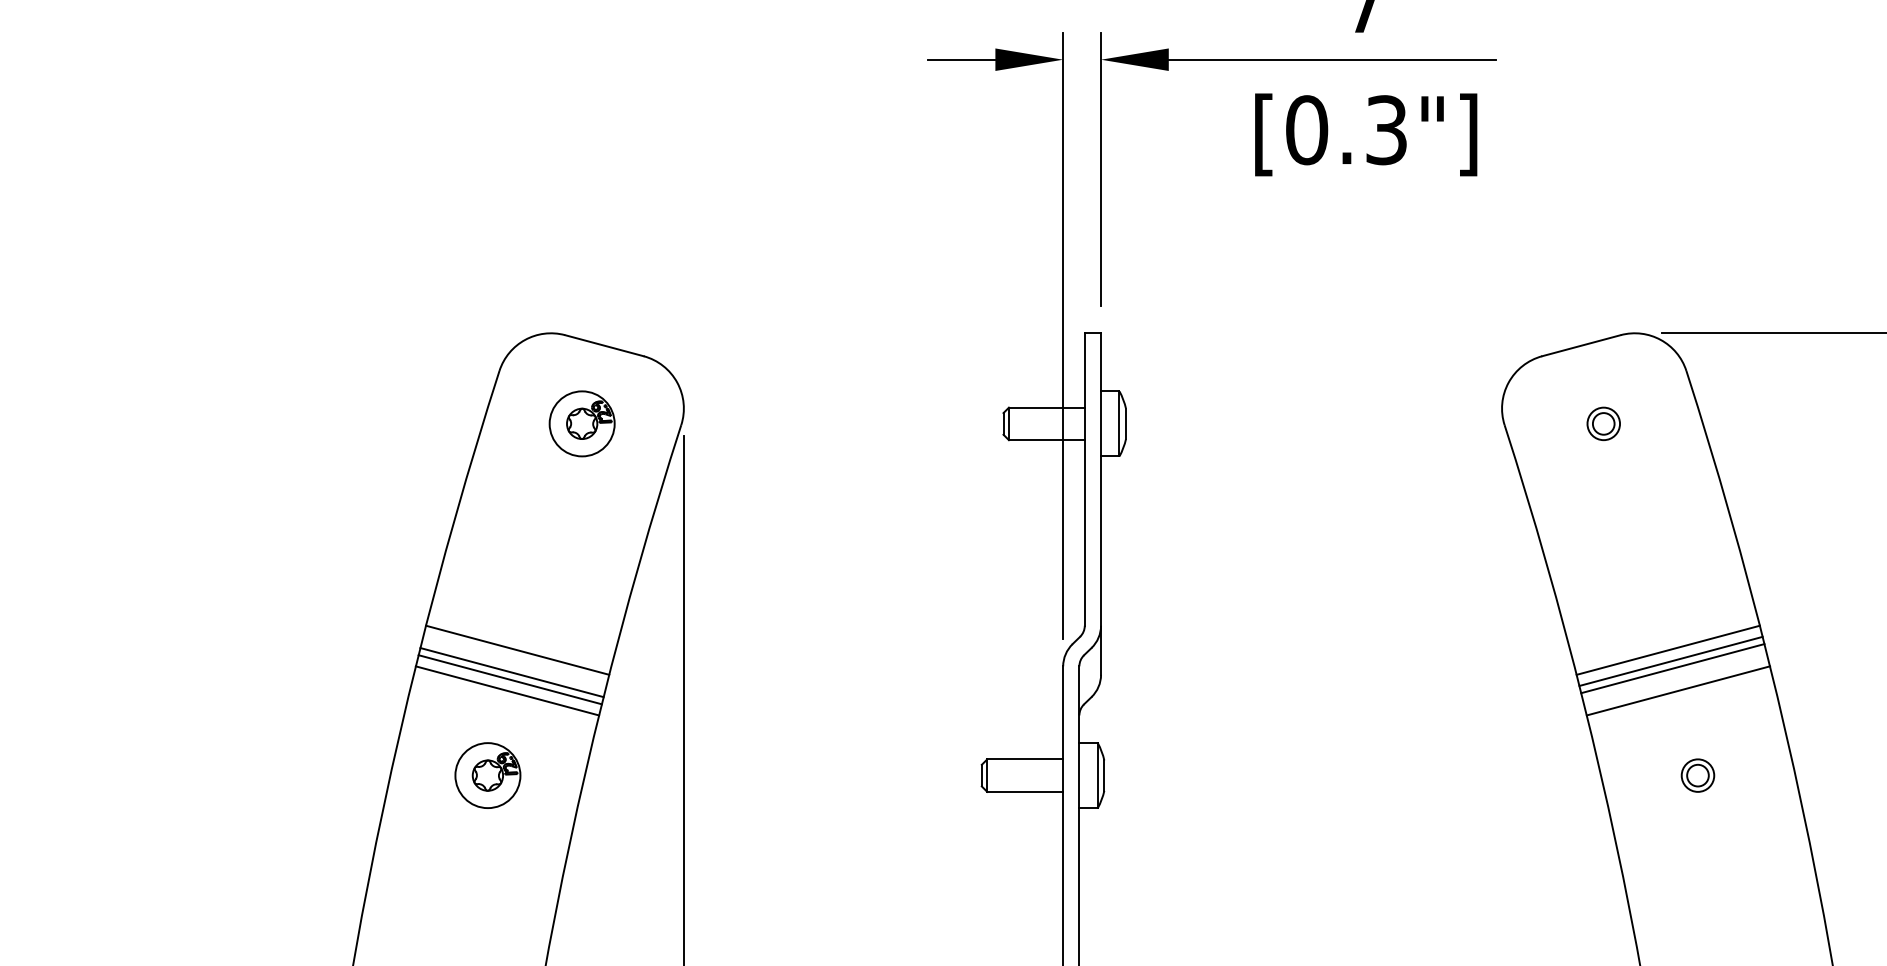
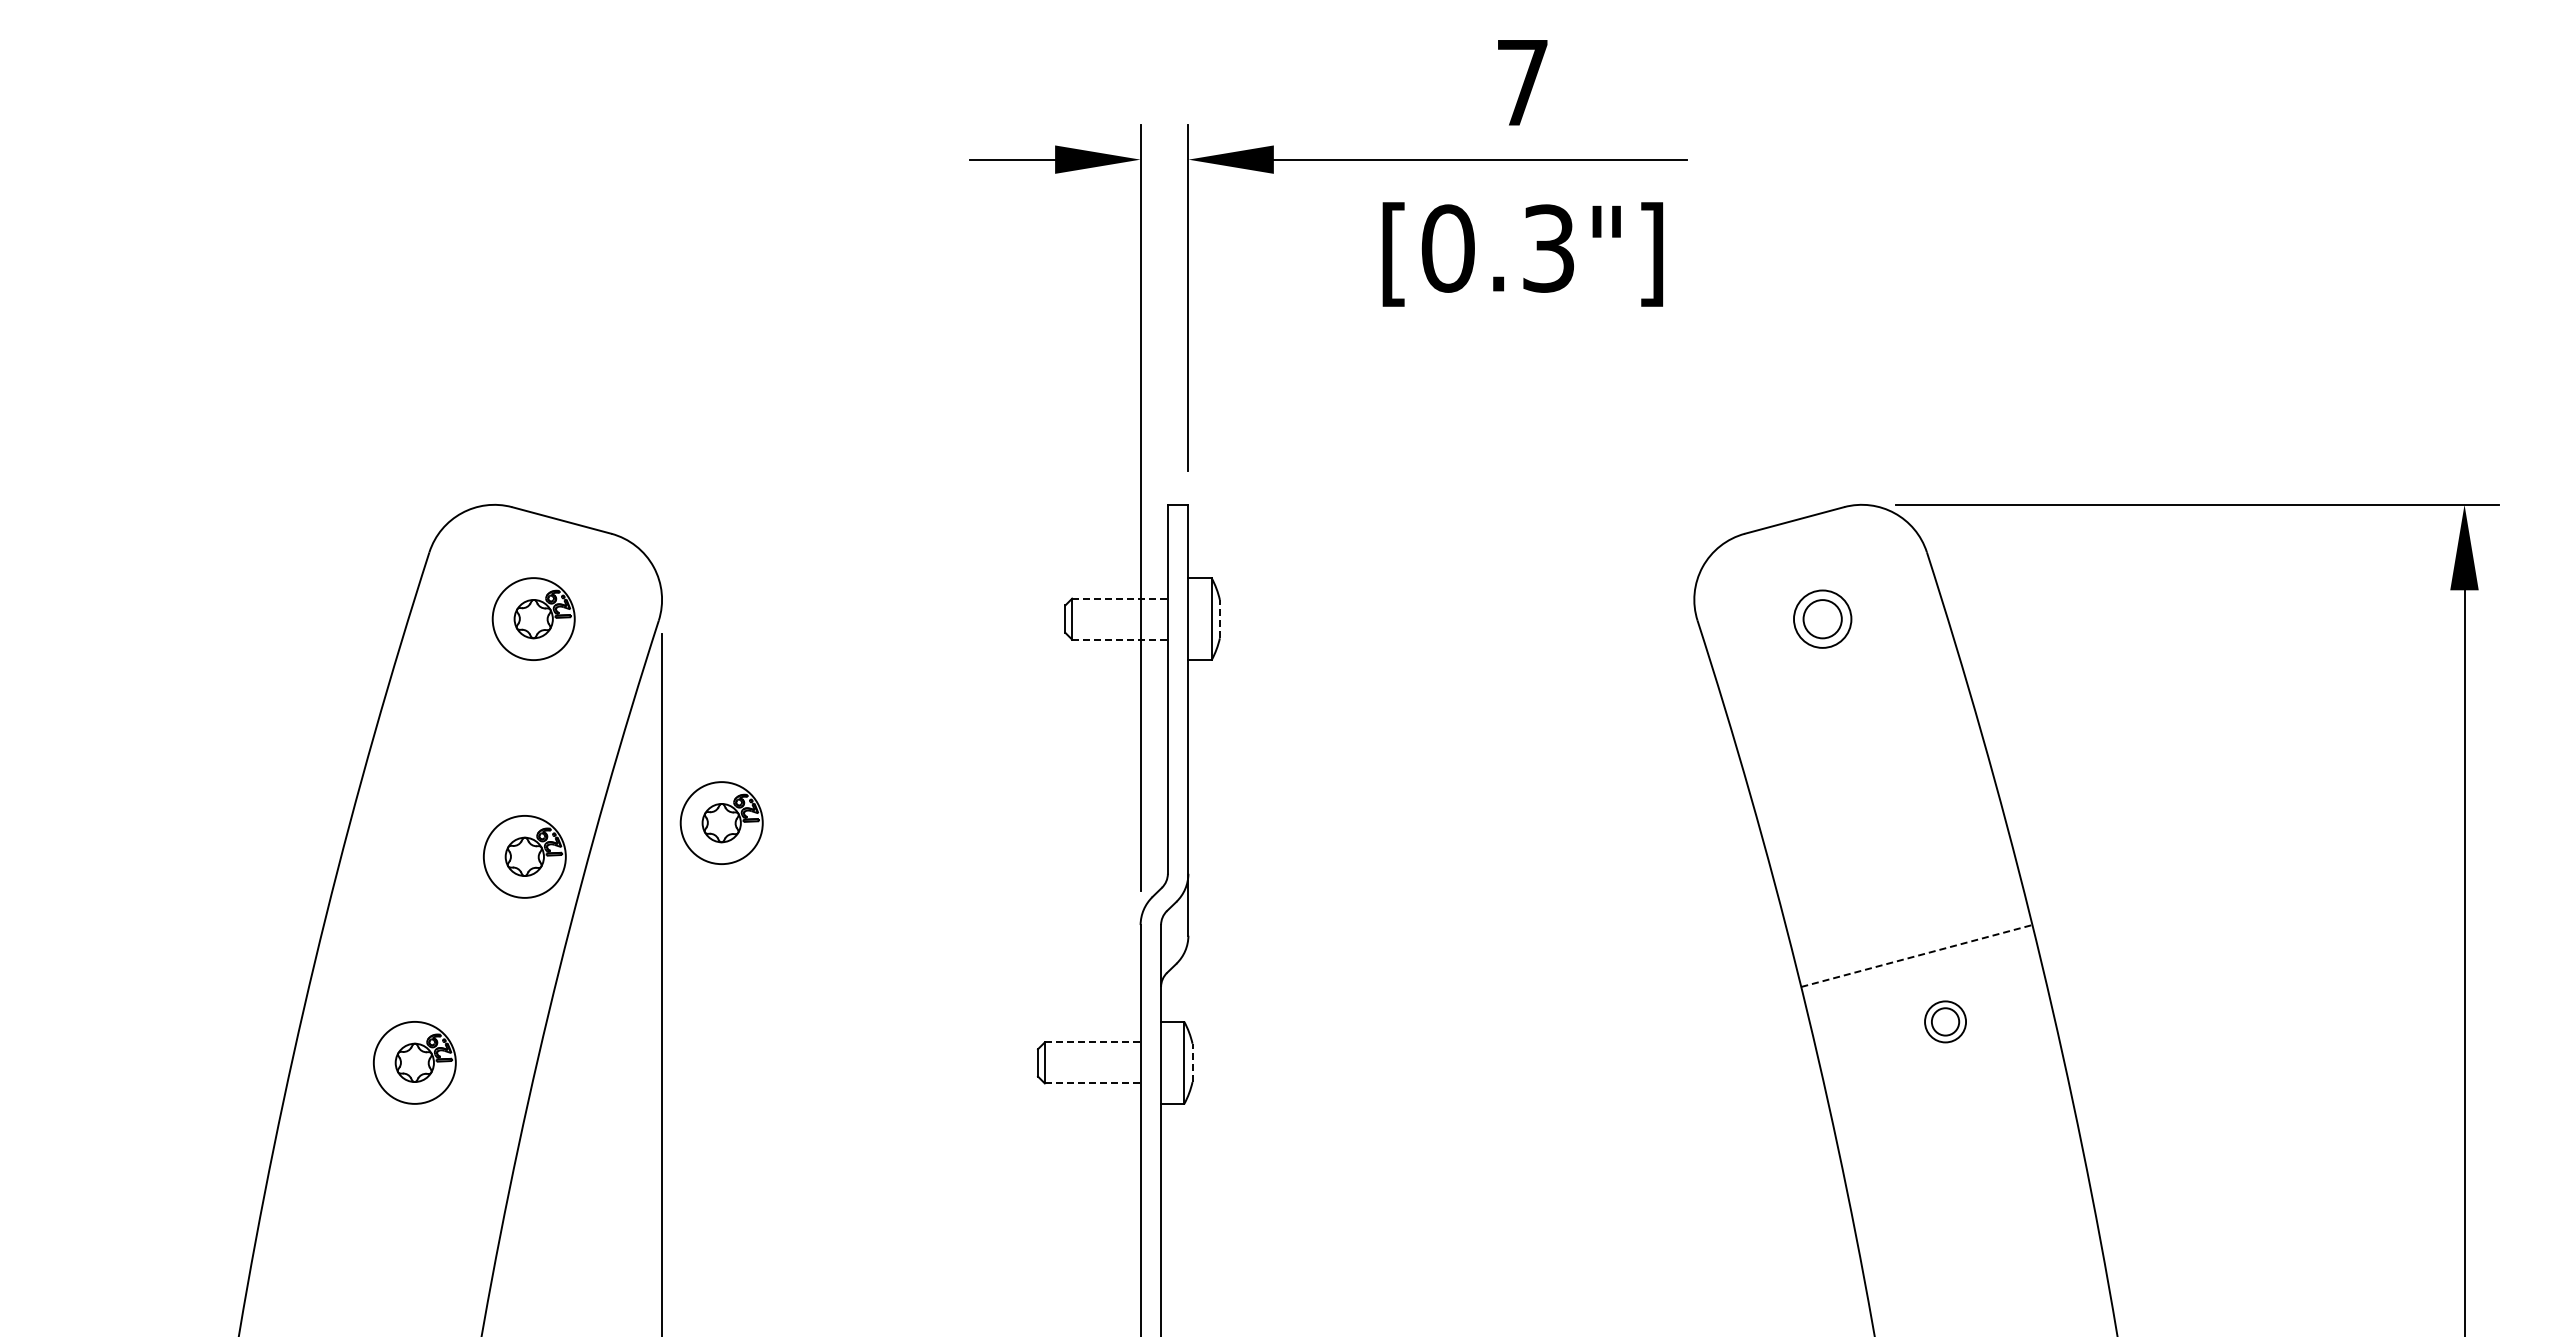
line: (1047, 407) -> (1120, 598), solid -> dashed
line: (1125, 423) -> (1219, 618), solid -> dashed
part: (1603, 423) -> (1822, 618), size x1.4
line: (1047, 440) -> (1120, 639), solid -> dashed
part: (730, 585) -> (721, 822), added
part: (574, 612) -> (524, 856), added
line: (516, 650) -> (451, 904), removed
line: (1667, 650) -> (1903, 904), removed
line: (1671, 661) -> (1907, 918), removed
line: (1672, 668) -> (1909, 927), removed
line: (511, 672) -> (444, 932), removed
line: (509, 679) -> (442, 941), removed
line: (507, 690) -> (439, 955), removed
line: (1678, 690) -> (1916, 955), solid -> dashed
line: (1025, 759) -> (1092, 1042), solid -> dashed
line: (1104, 775) -> (1192, 1062), solid -> dashed
part: (1697, 775) -> (1945, 1021), moved
line: (1025, 791) -> (1092, 1083), solid -> dashed

